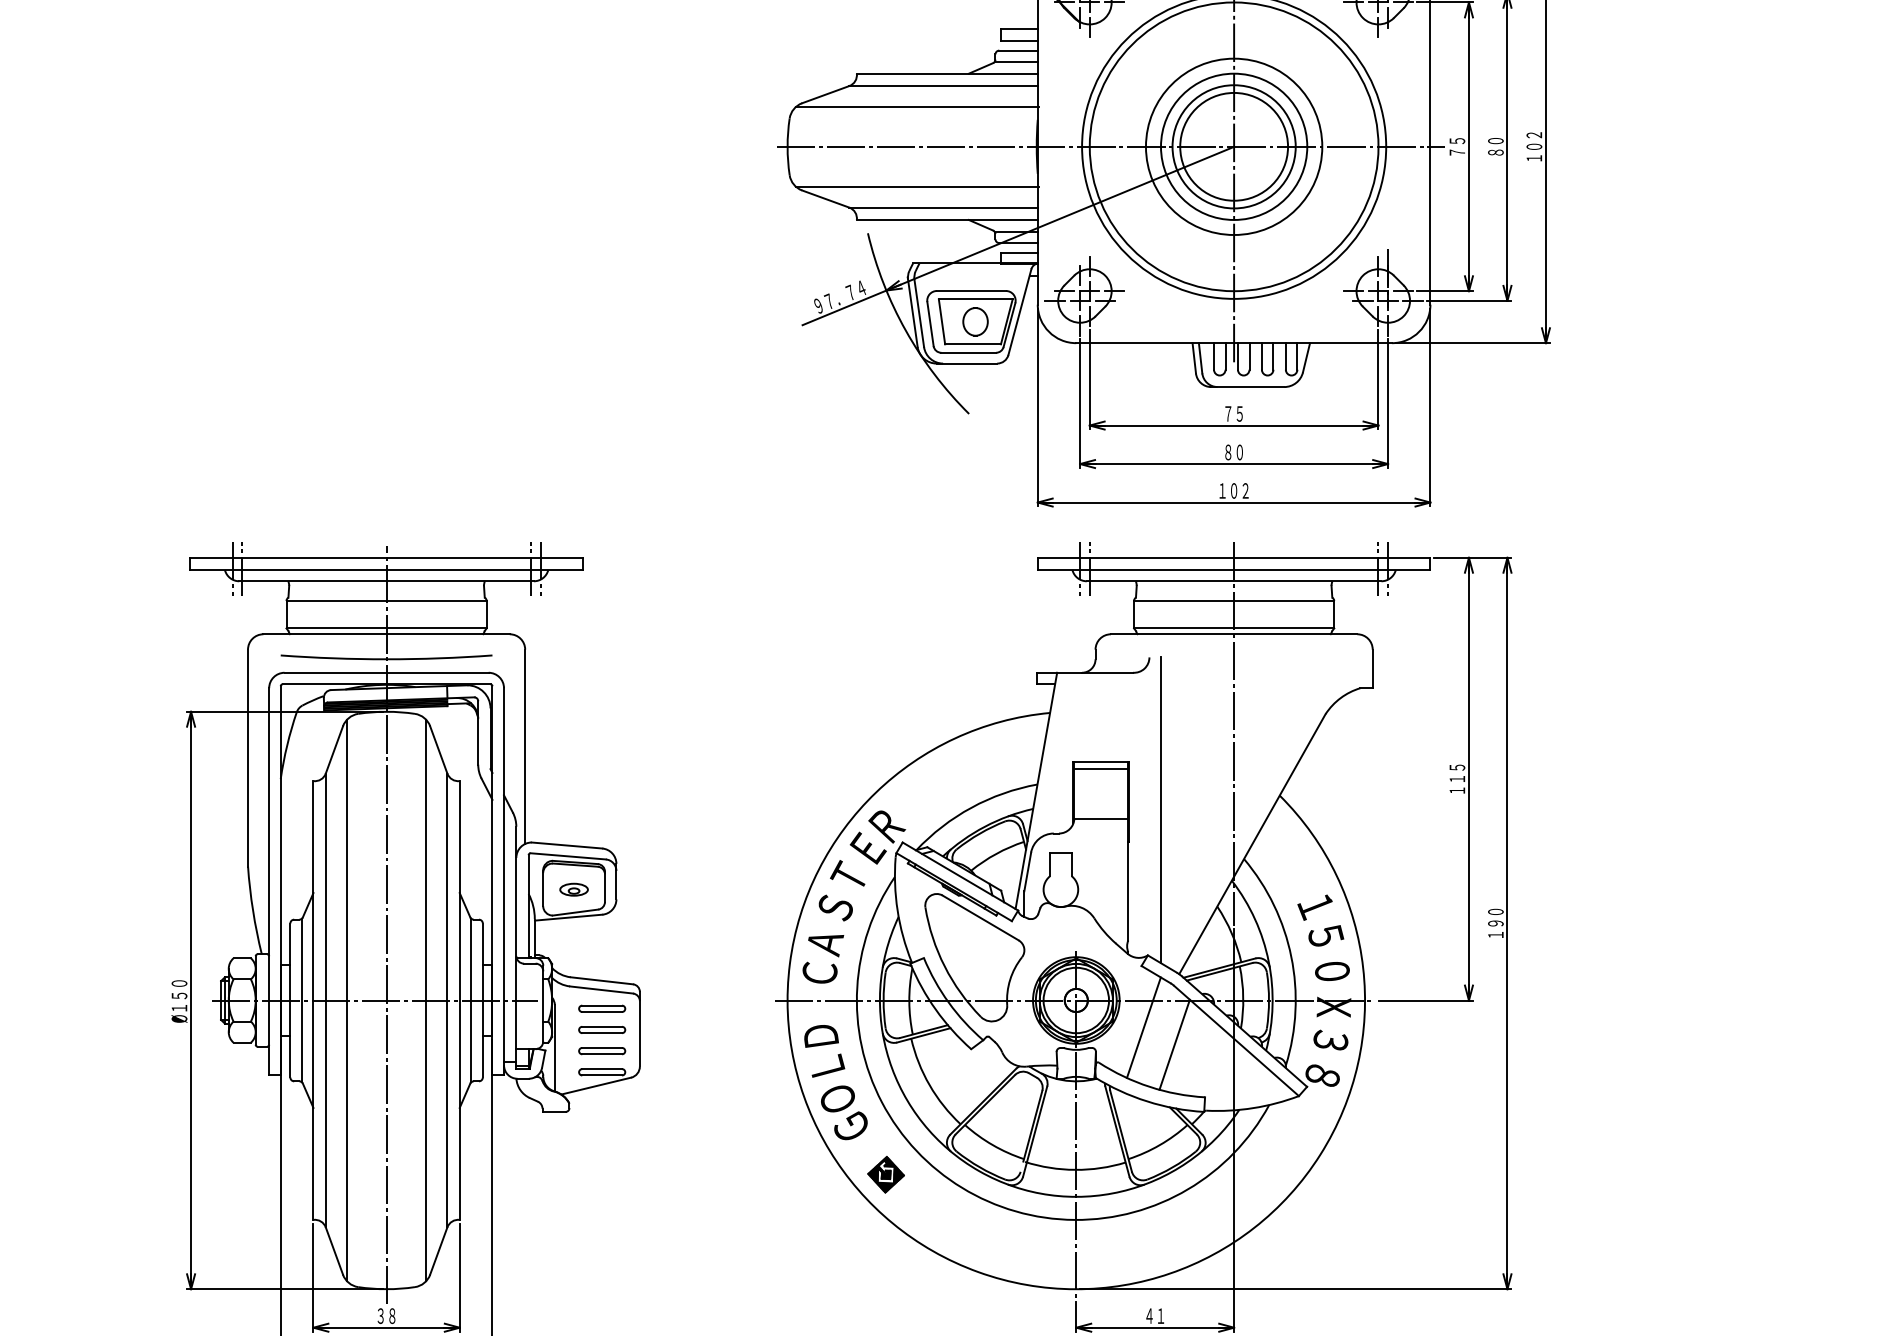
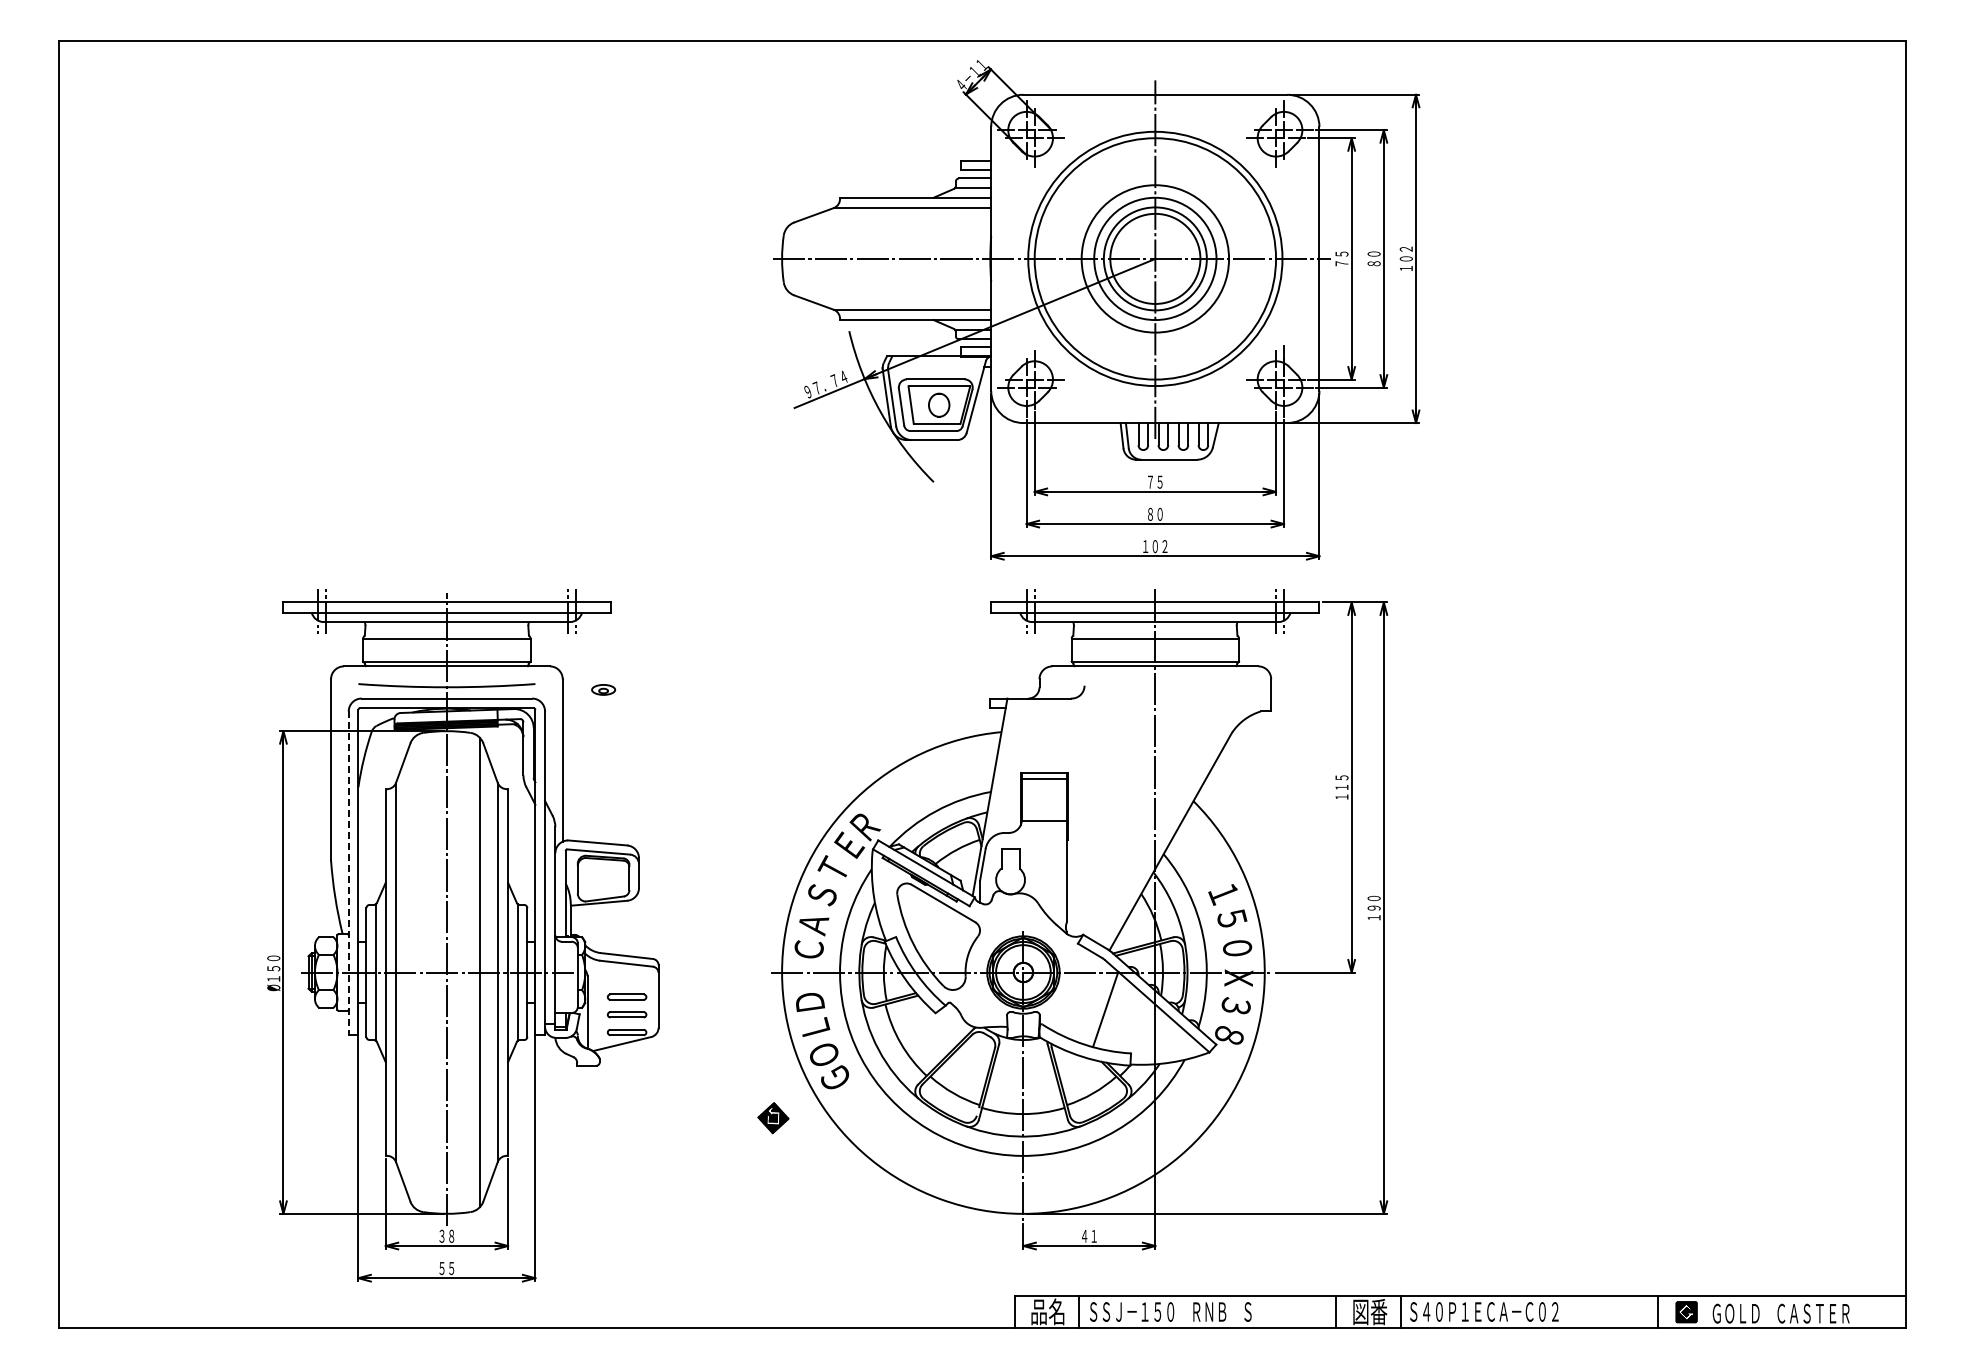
line: (917, 106) -> (890, 225), removed
line: (917, 187) -> (890, 292), removed
line: (1160, 810) -> (1093, 813), removed
line: (268, 882) -> (348, 873), solid -> dashed
part: (573, 889) -> (603, 689), moved
line: (346, 1000) -> (413, 972), removed
part: (601, 1008) -> (626, 979), removed
line: (1143, 1028) -> (1079, 995), removed
part: (886, 1175) -> (773, 1118), moved

